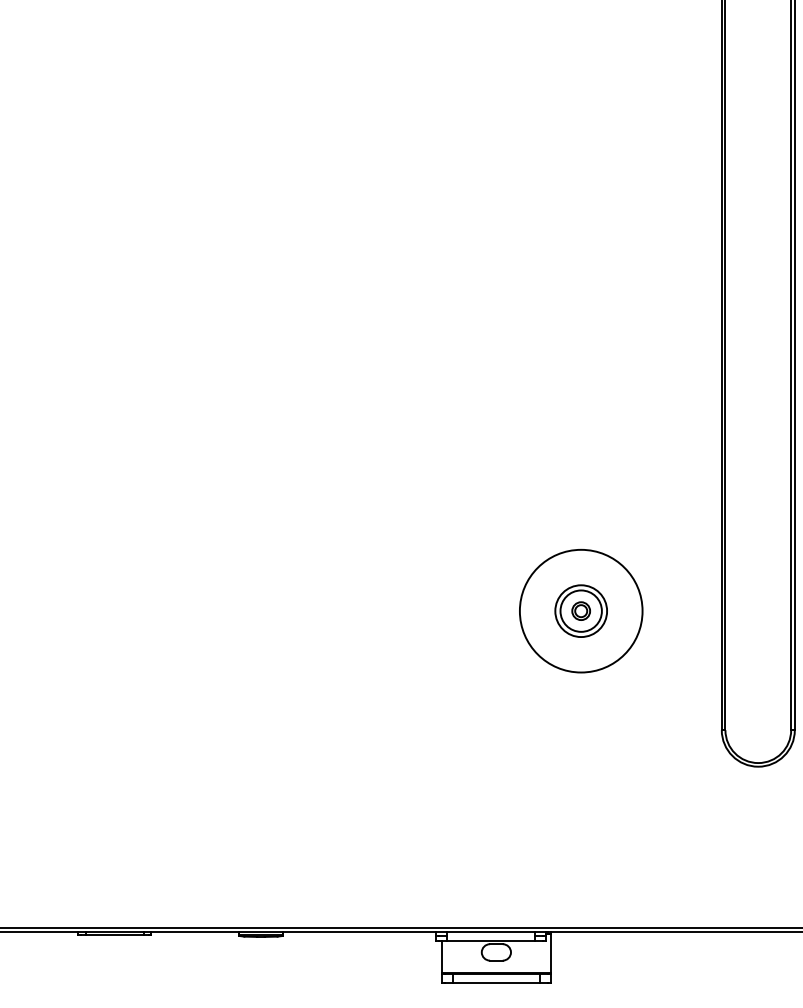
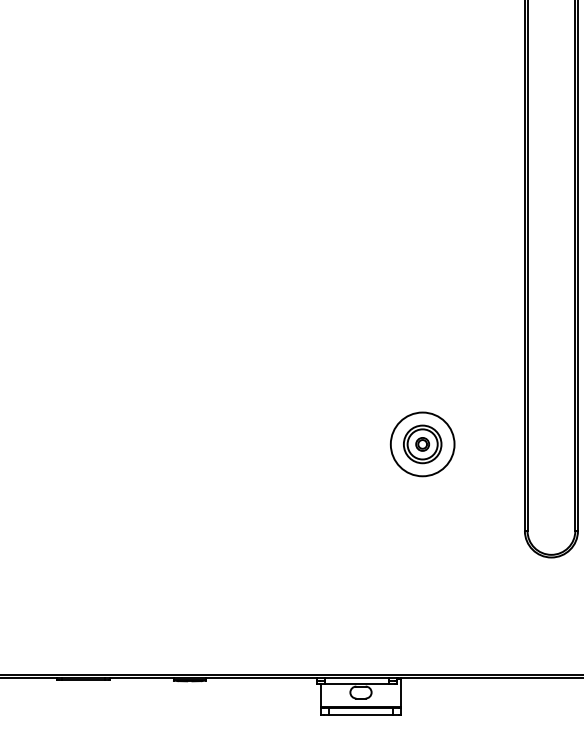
circle: (580, 611) -> (422, 444), size x0.71

